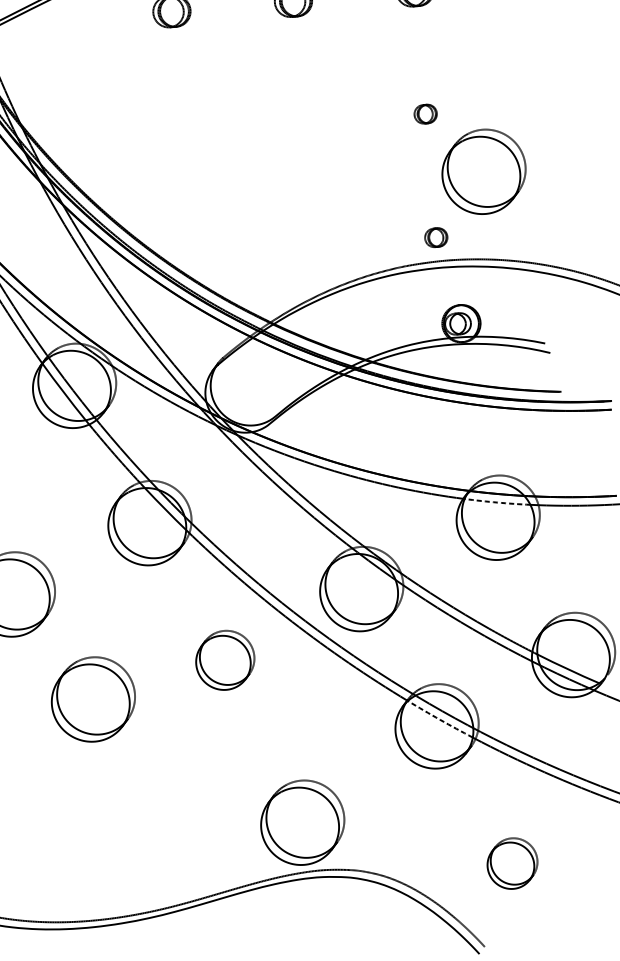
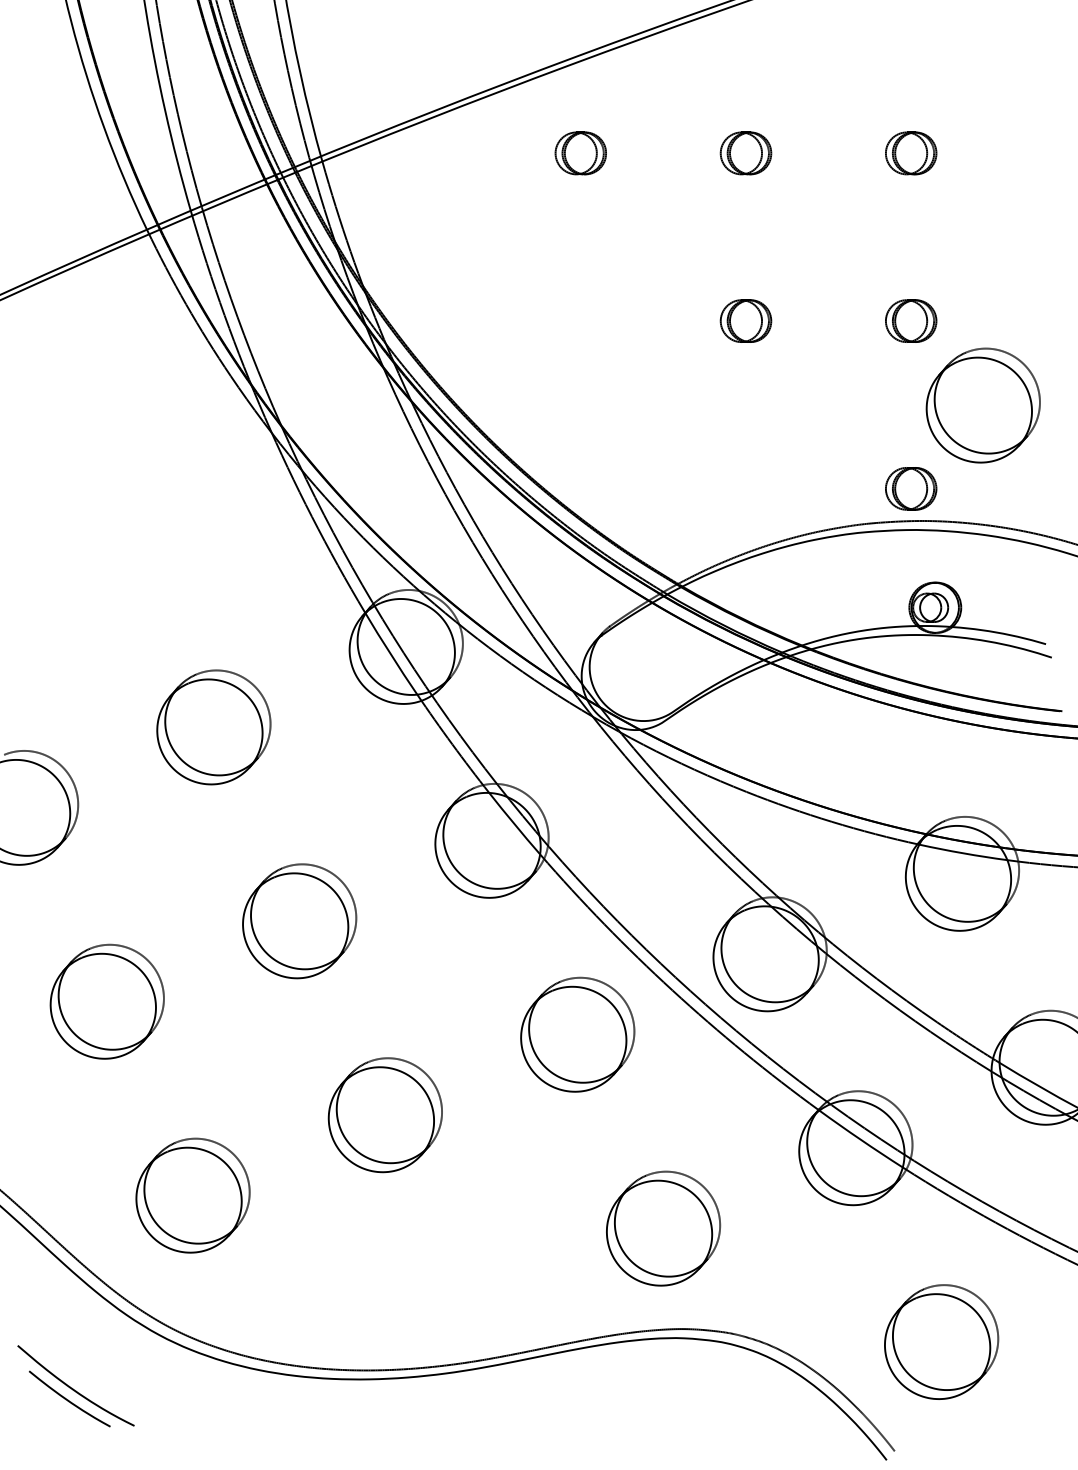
part: (425, 113) -> (911, 320), size x1.67
part: (303, 124) -> (745, 320), added
part: (436, 237) -> (911, 488), size x1.67
arc: (497, 502) -> (963, 853), dashed -> solid
part: (225, 660) -> (577, 1034), size x1.43
part: (92, 699) -> (384, 1115), moved
arc: (439, 719) -> (860, 1139), dashed -> solid
part: (302, 822) -> (663, 1228), moved
part: (512, 863) -> (941, 1341), size x1.67

